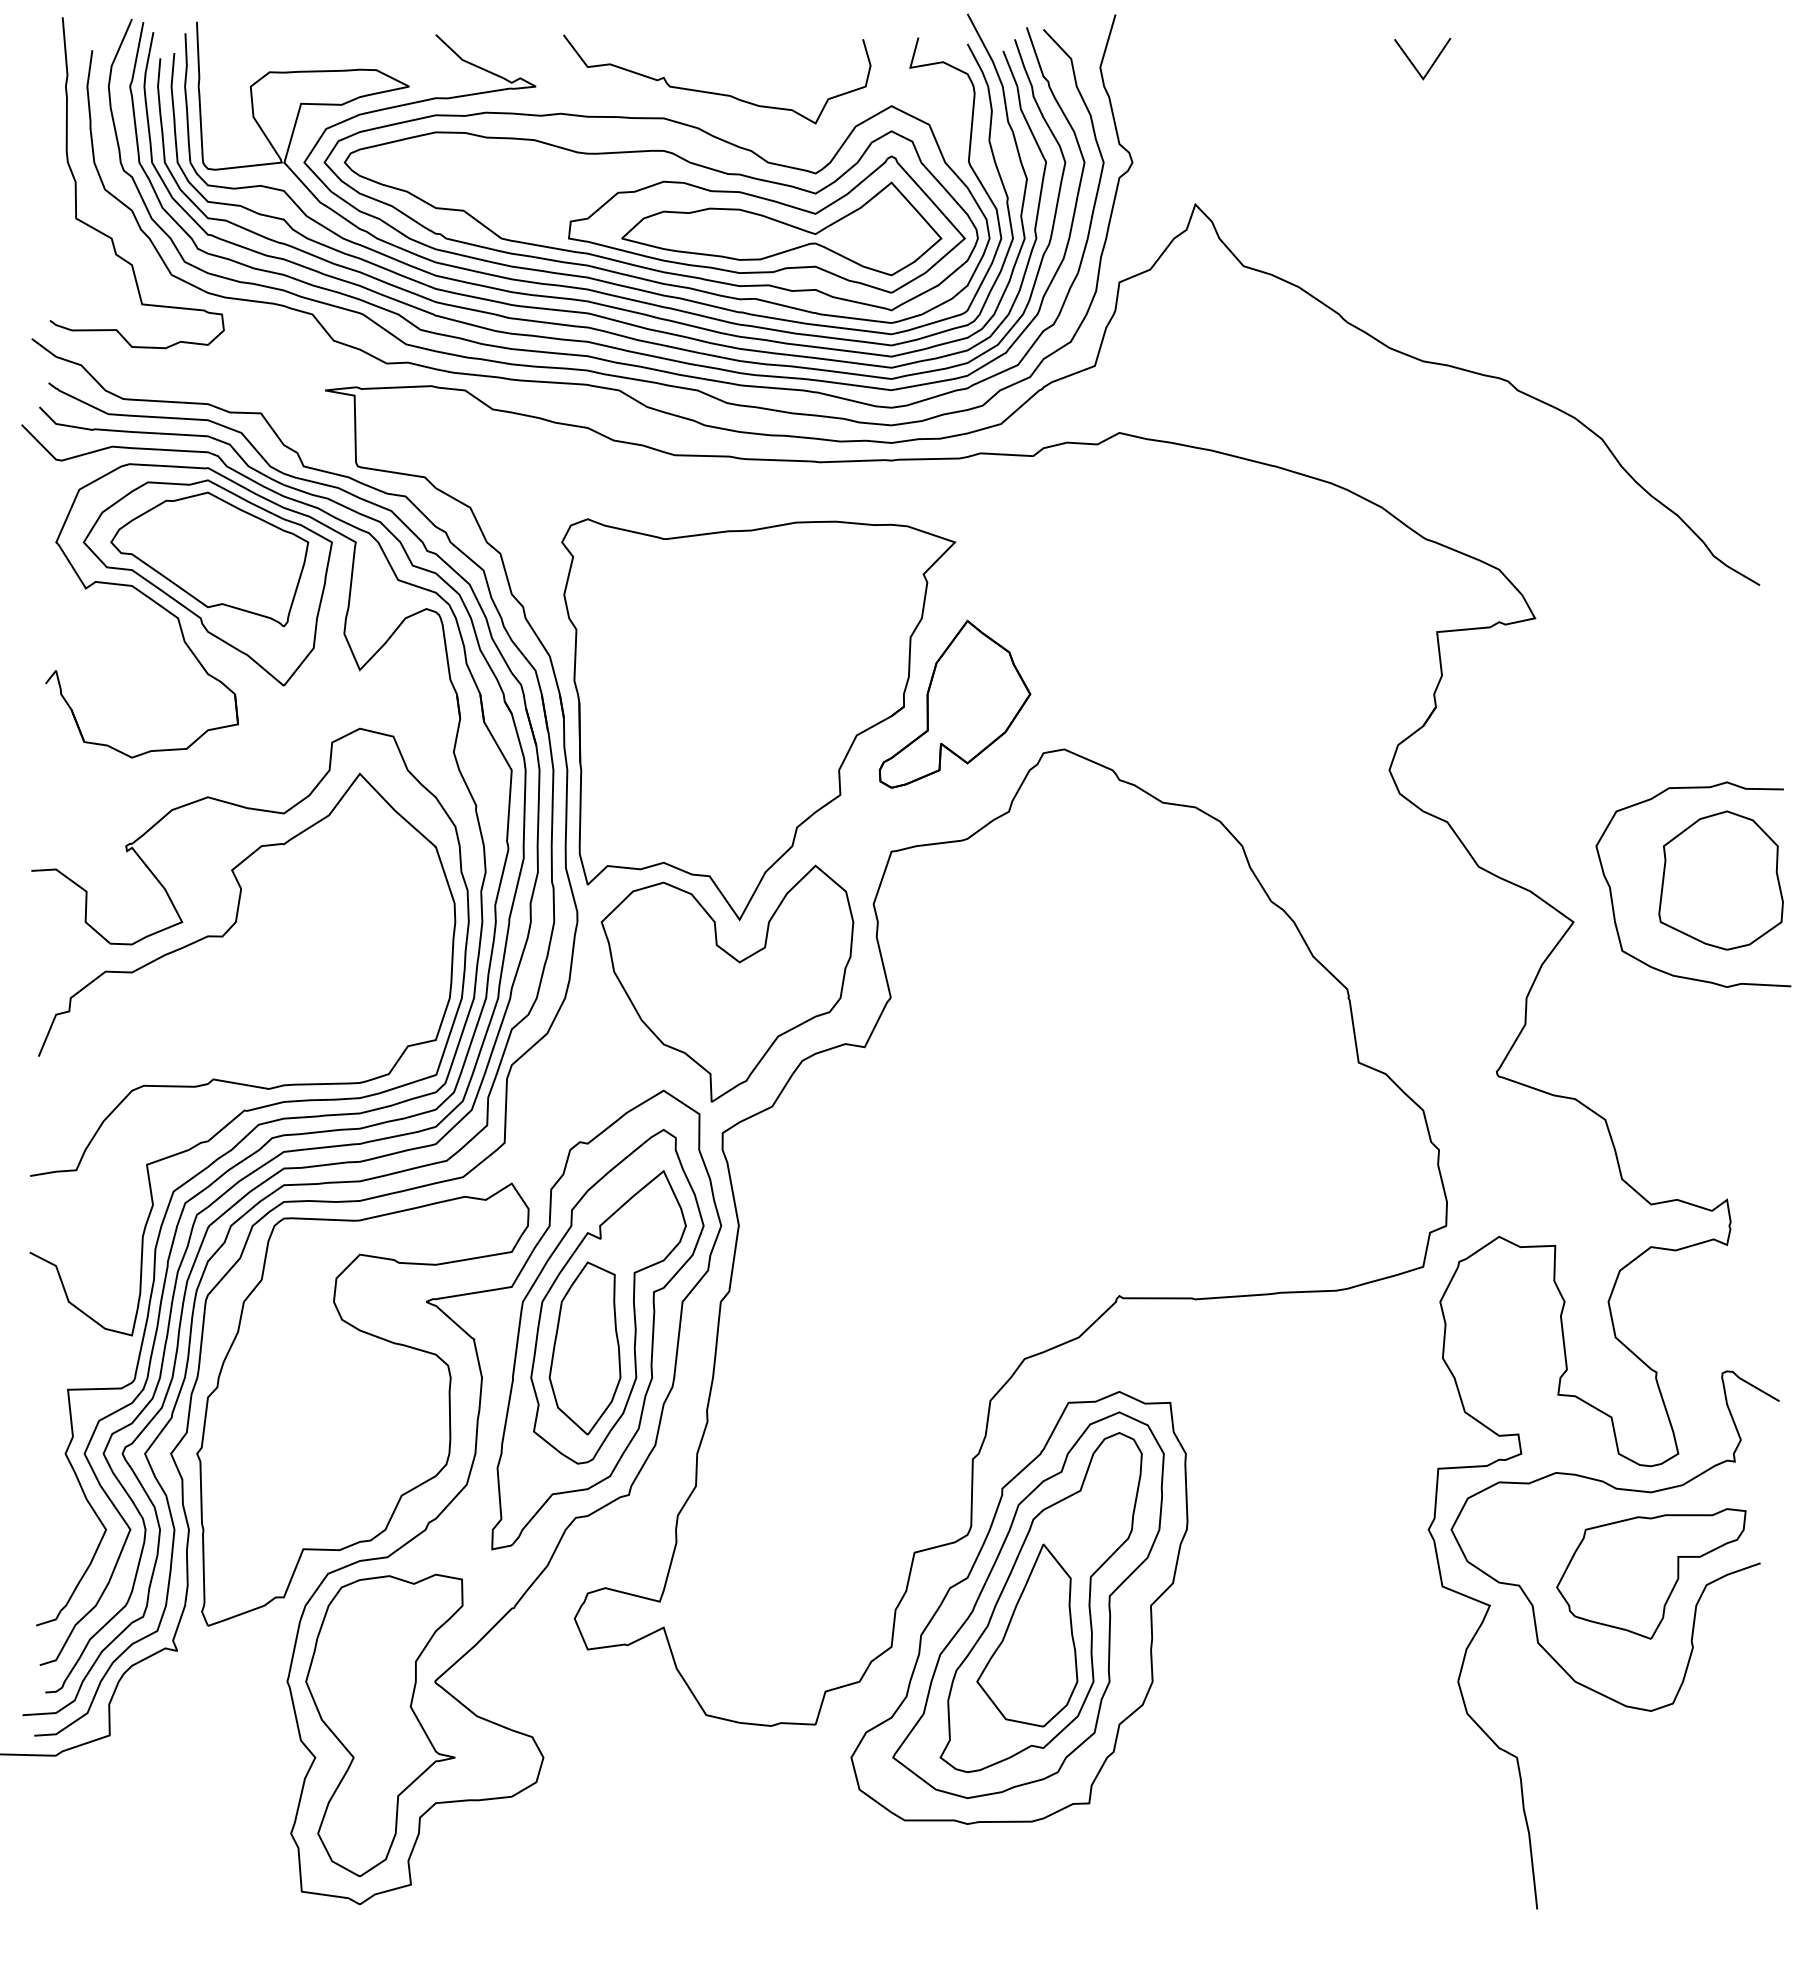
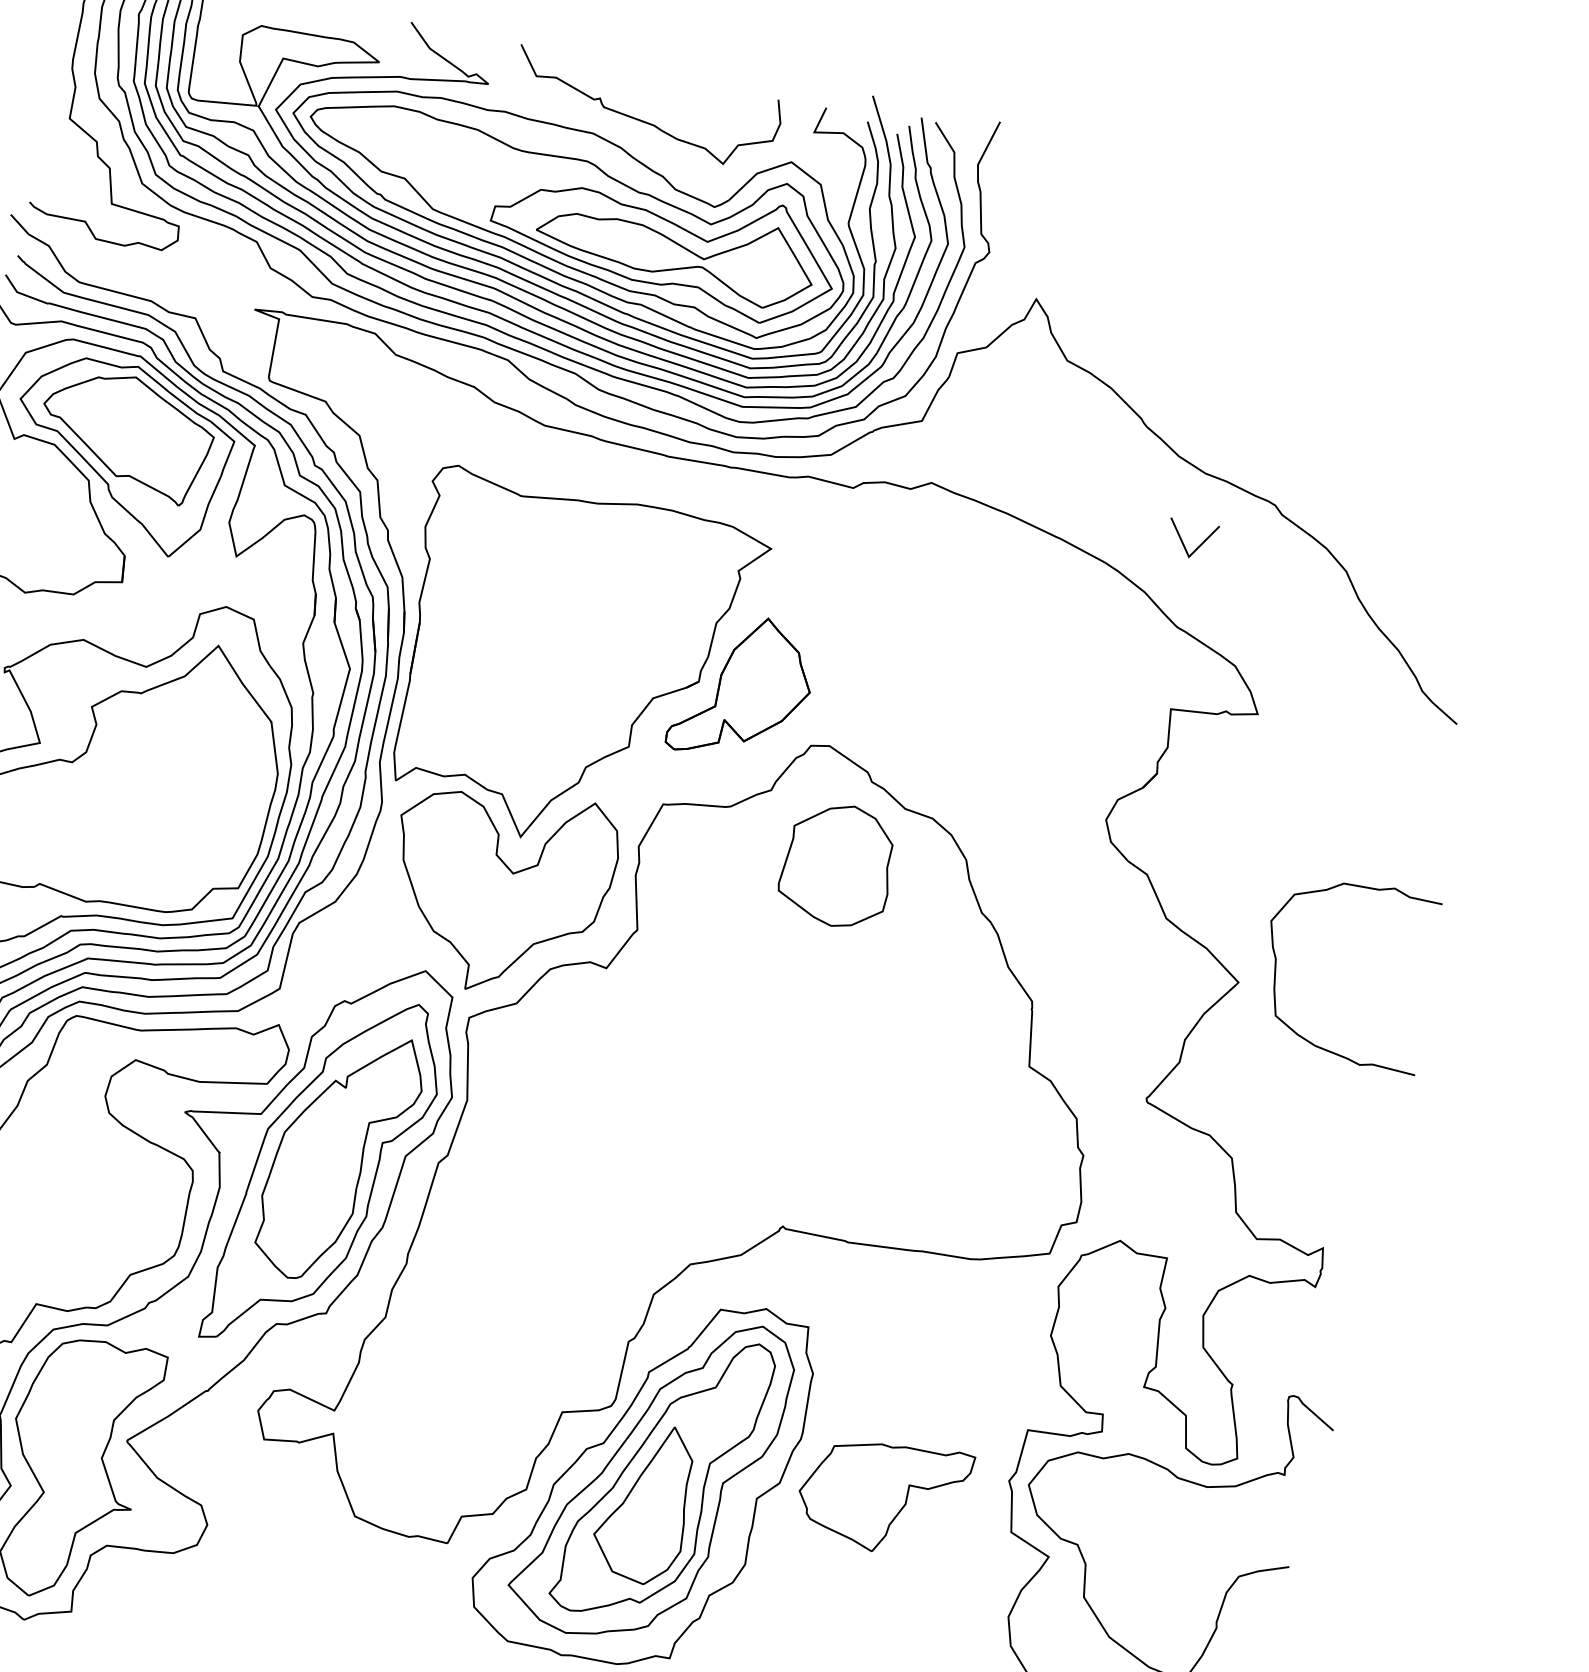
line: (1413, 63) -> (1183, 541), moved
part: (1720, 880) -> (837, 865), moved
part: (584, 1348) -> (313, 1179), removed
part: (1651, 1573) -> (883, 1495), moved

